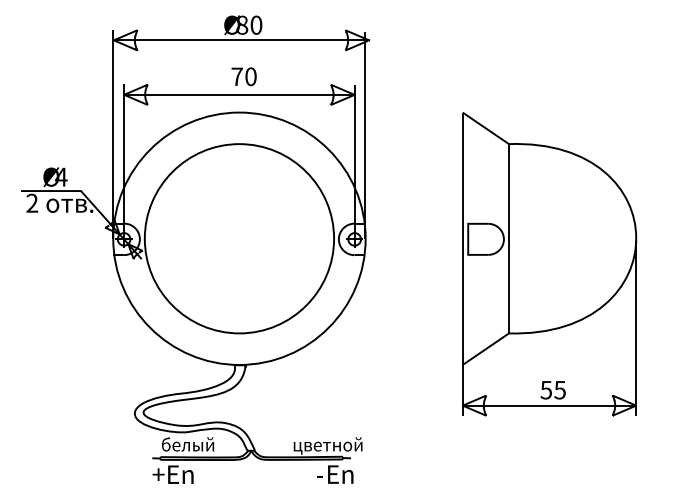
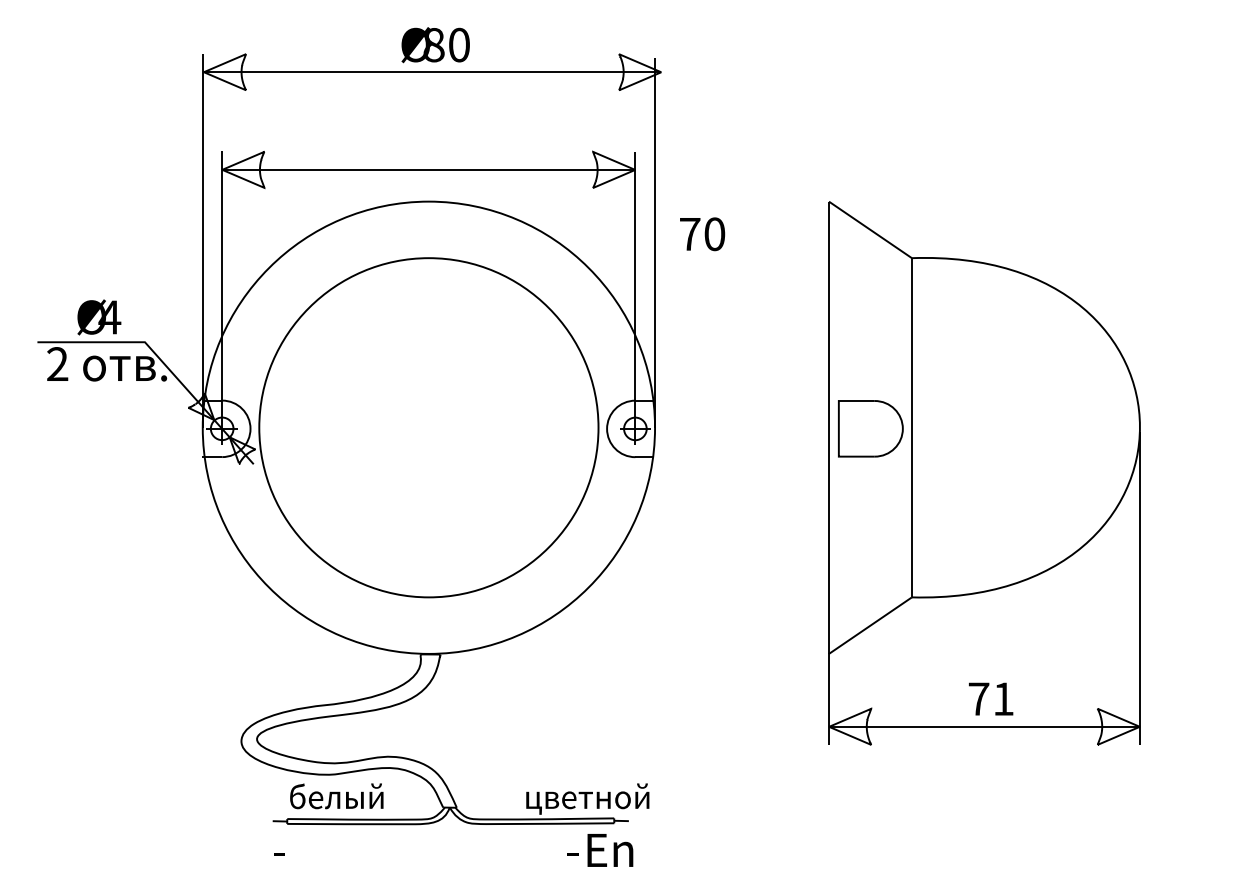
text: (243, 76) -> (701, 233), moved
text: (552, 390) -> (989, 699), 55 -> 71
text: (172, 474) -> (308, 850), +En -> -

